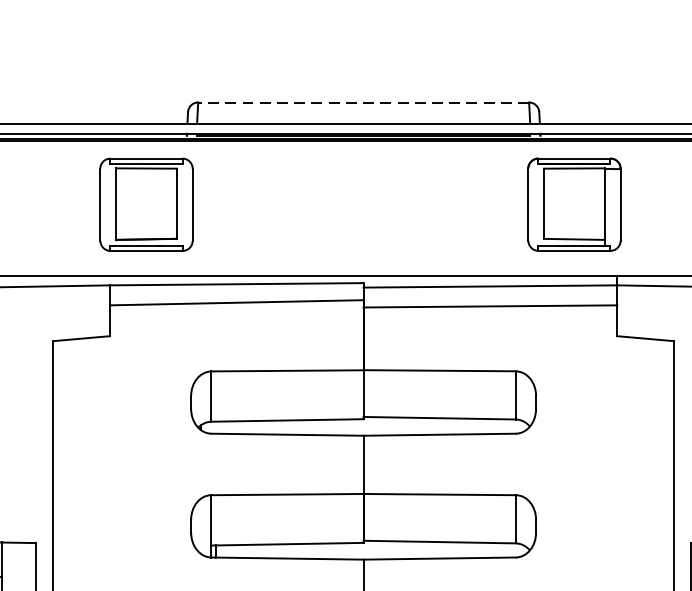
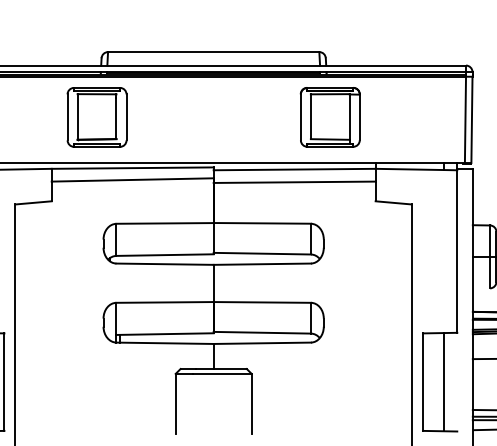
line: (363, 103) -> (213, 52), dashed -> solid
part: (145, 204) -> (96, 117), moved
part: (573, 204) -> (329, 117), moved

